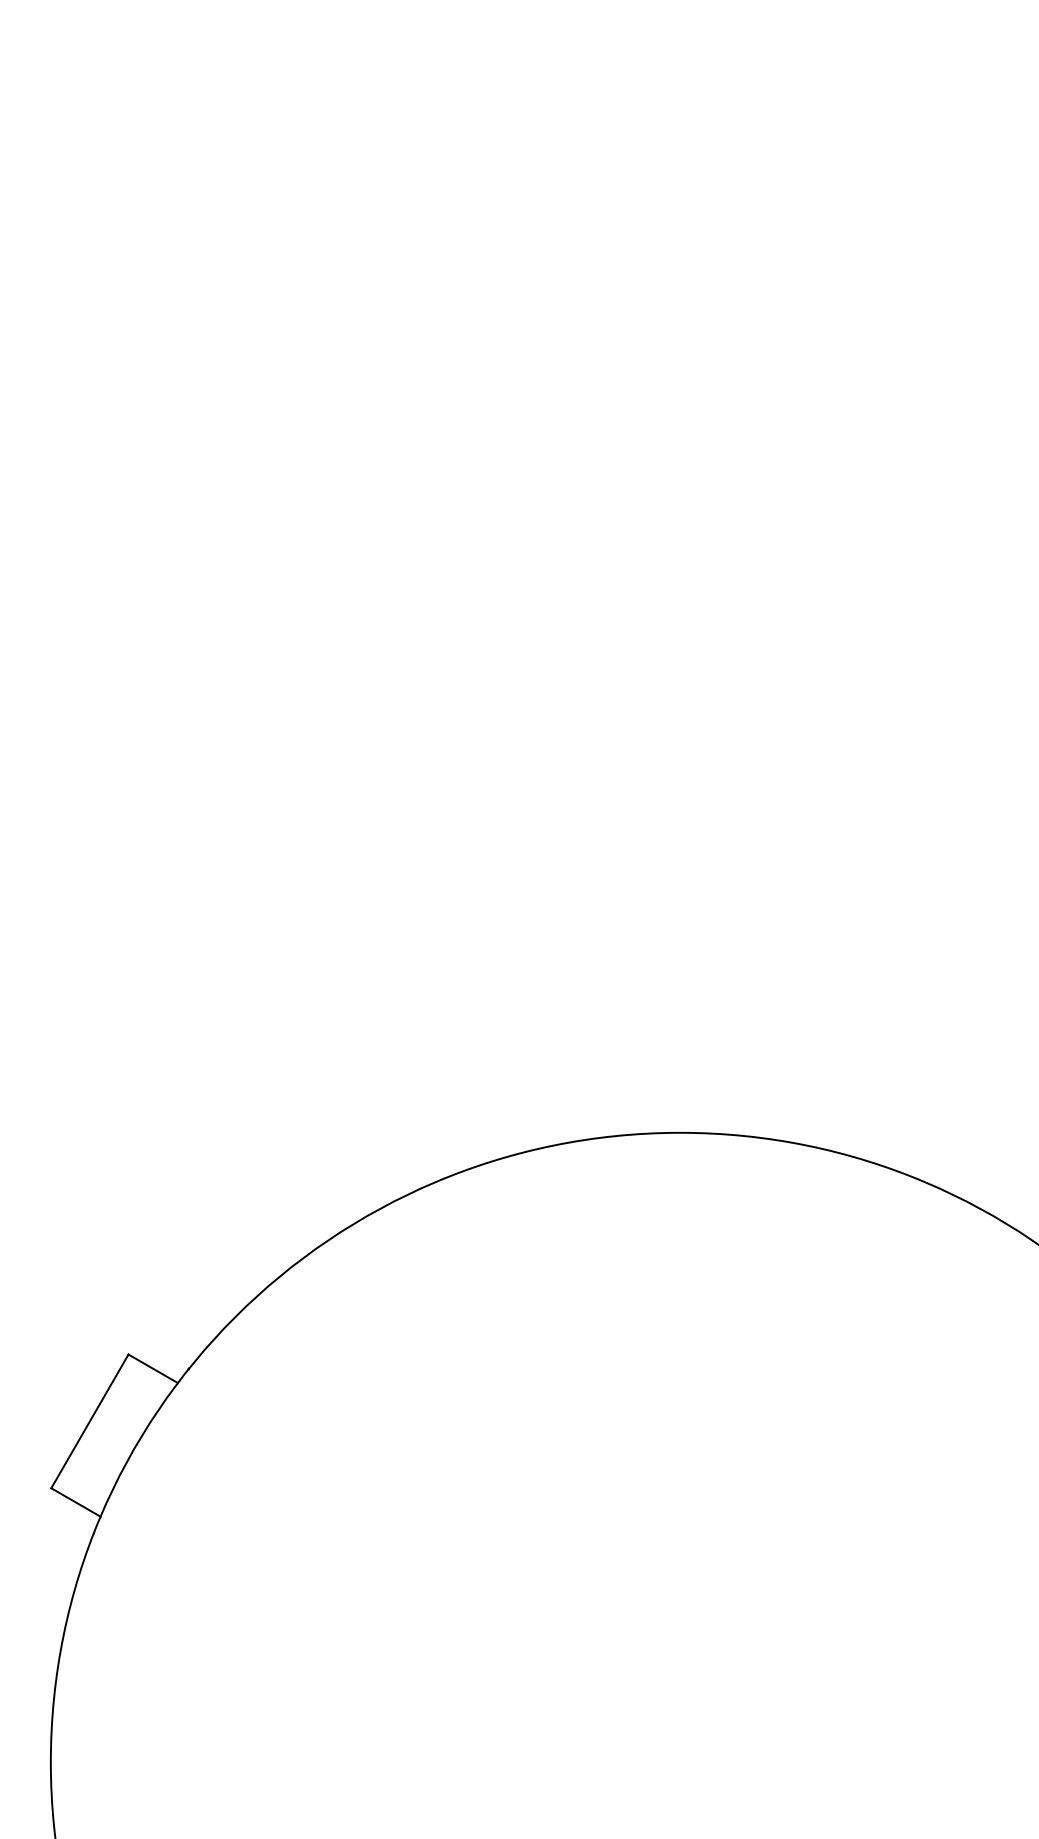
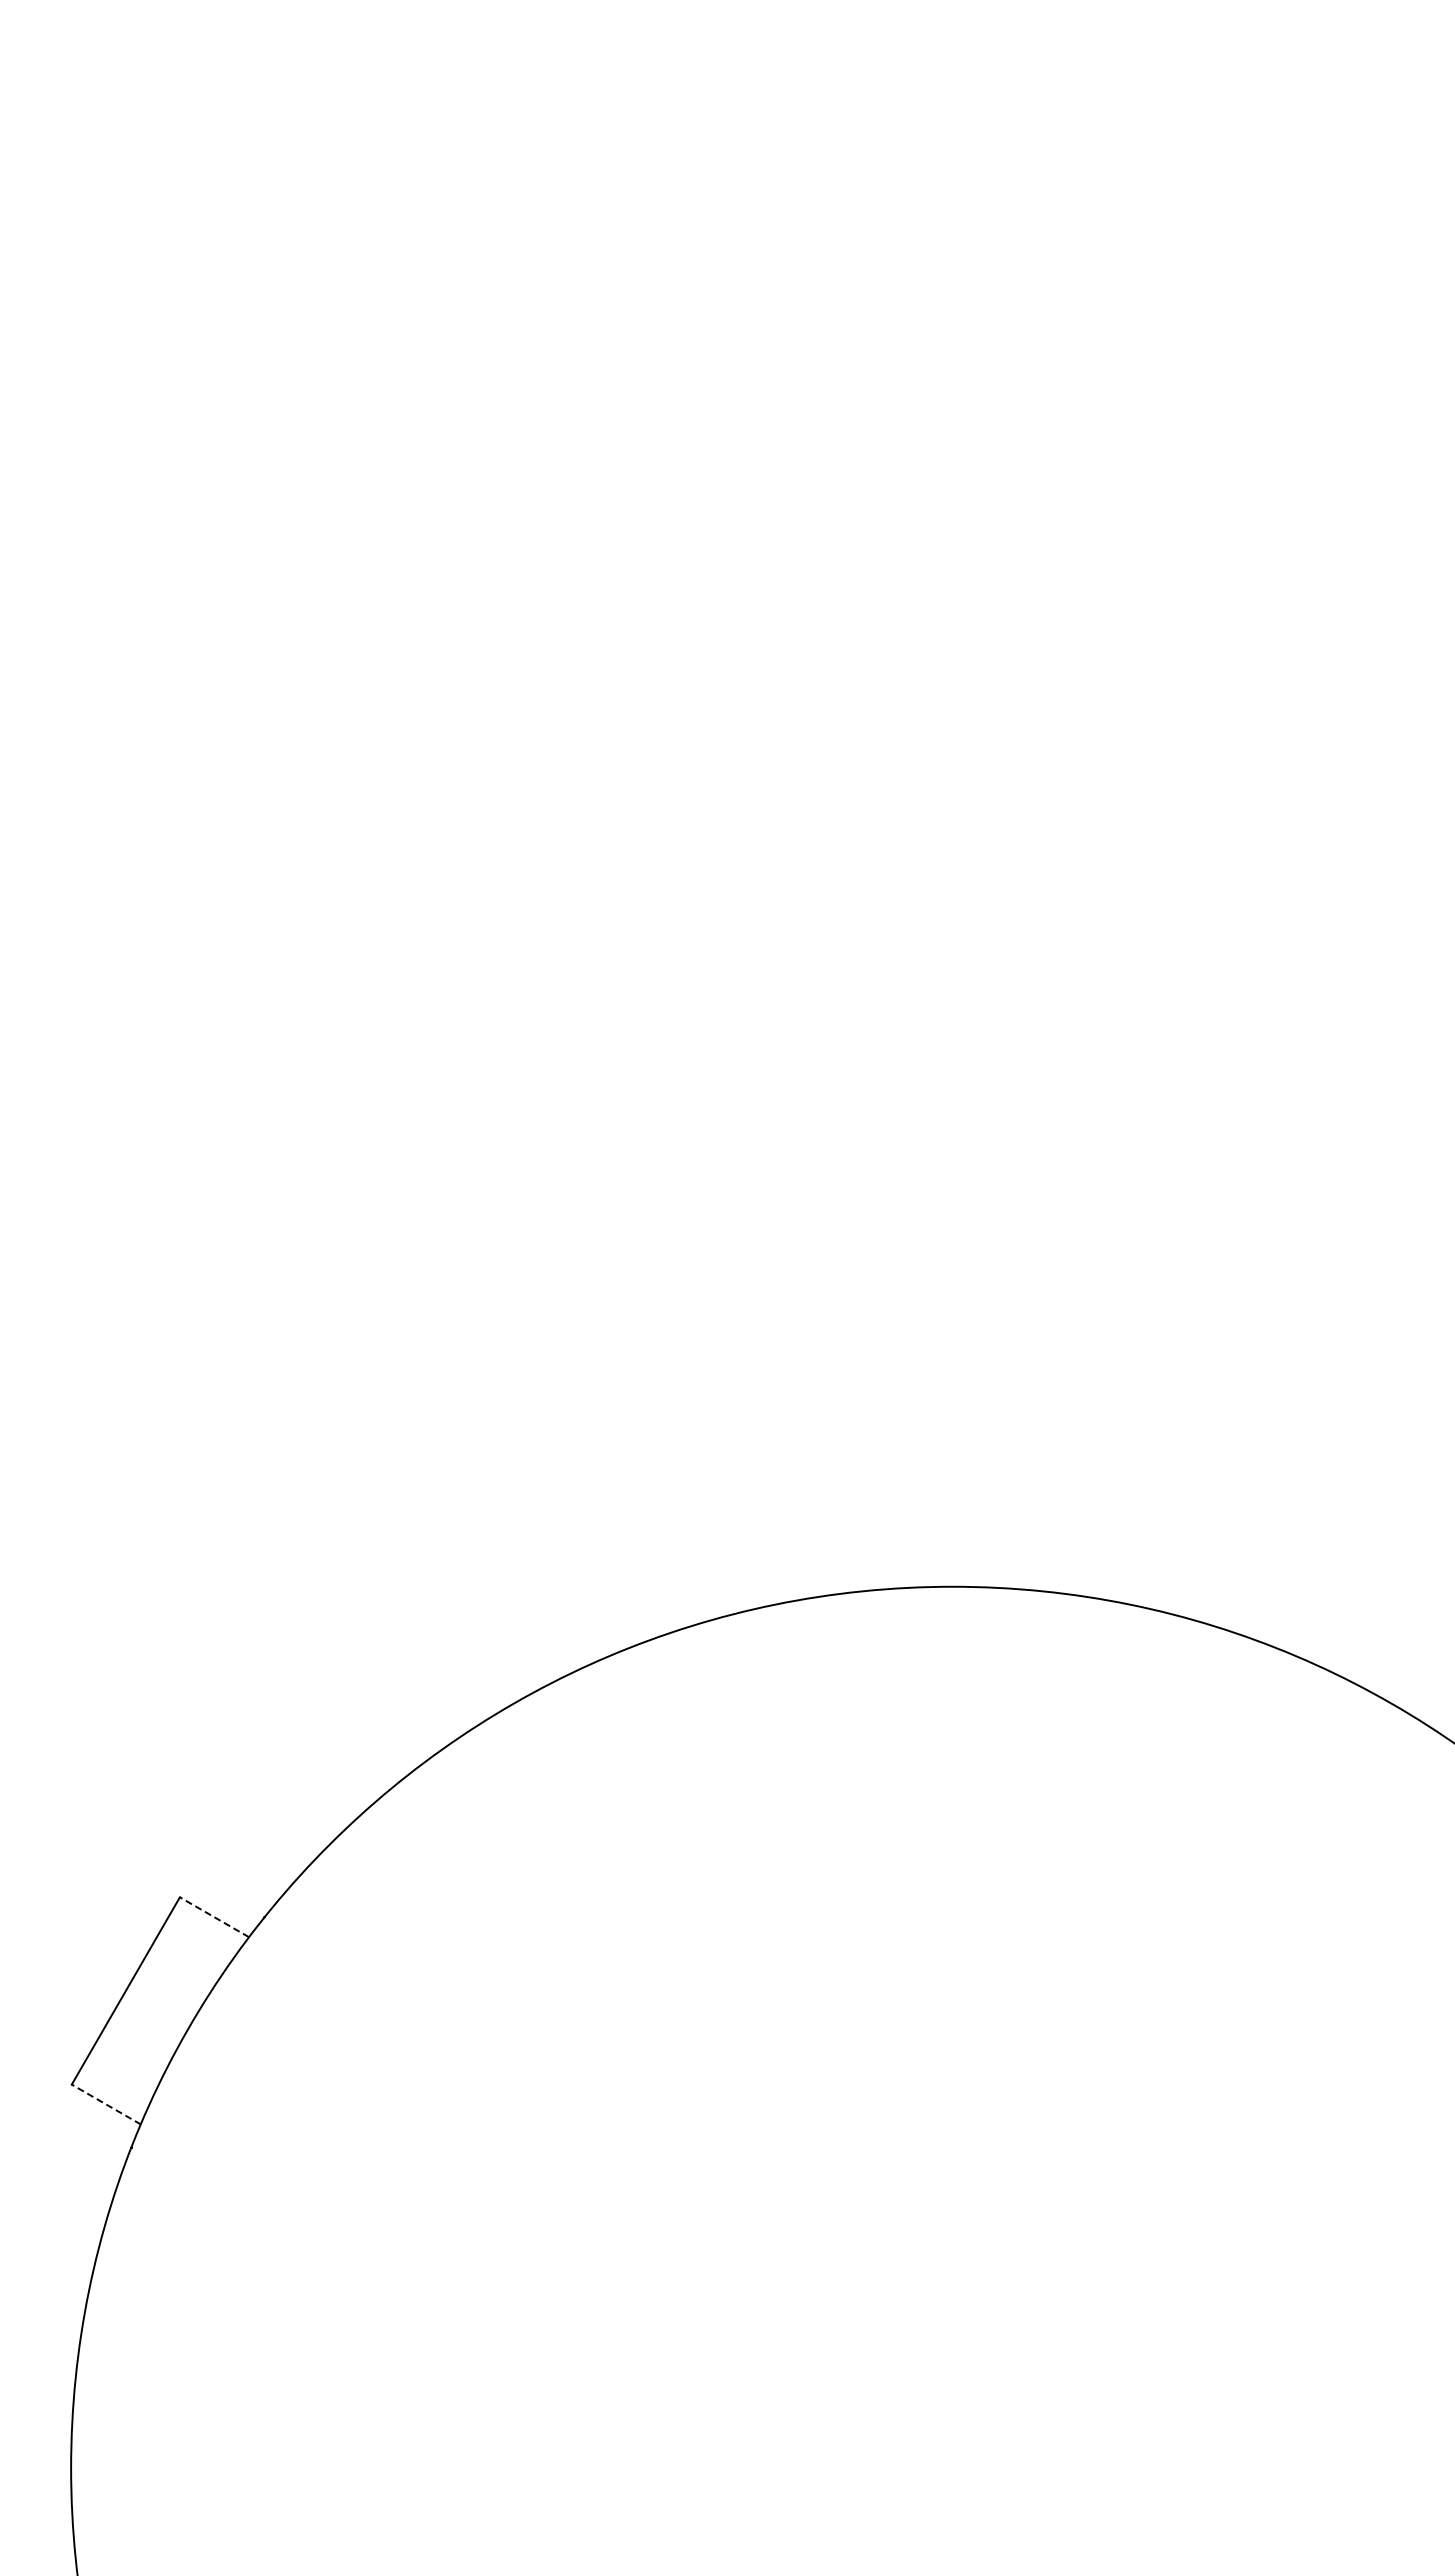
line: (153, 1368) -> (214, 1917), solid -> dashed
line: (76, 1502) -> (106, 2104), solid -> dashed

